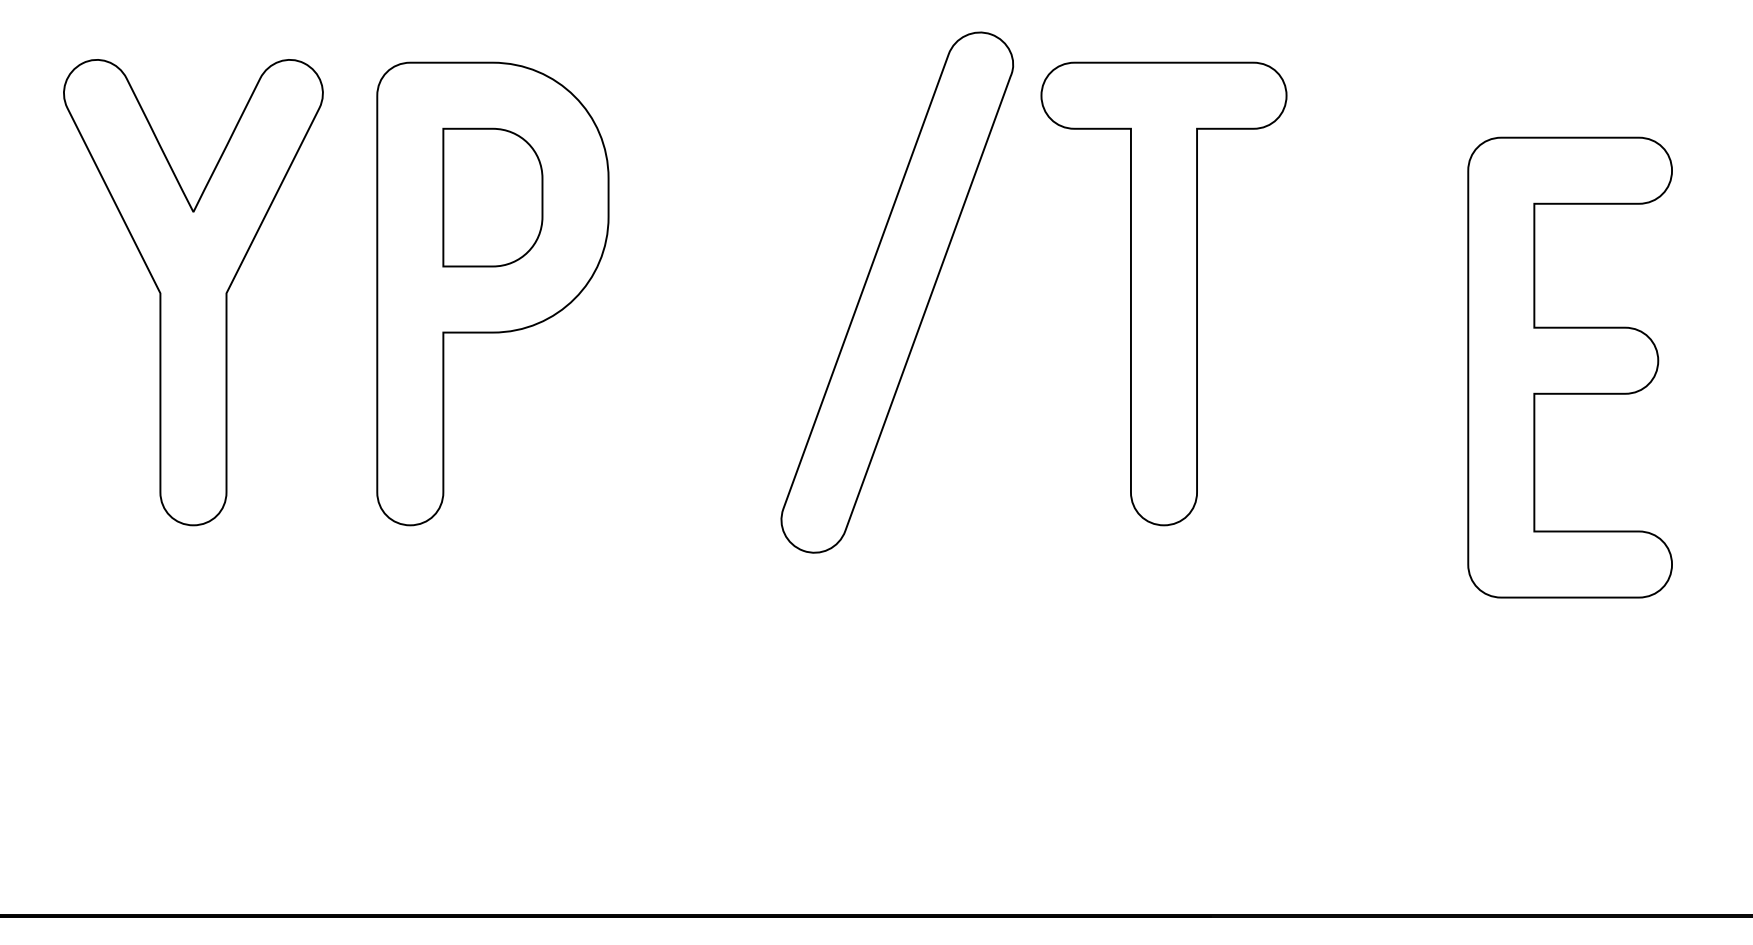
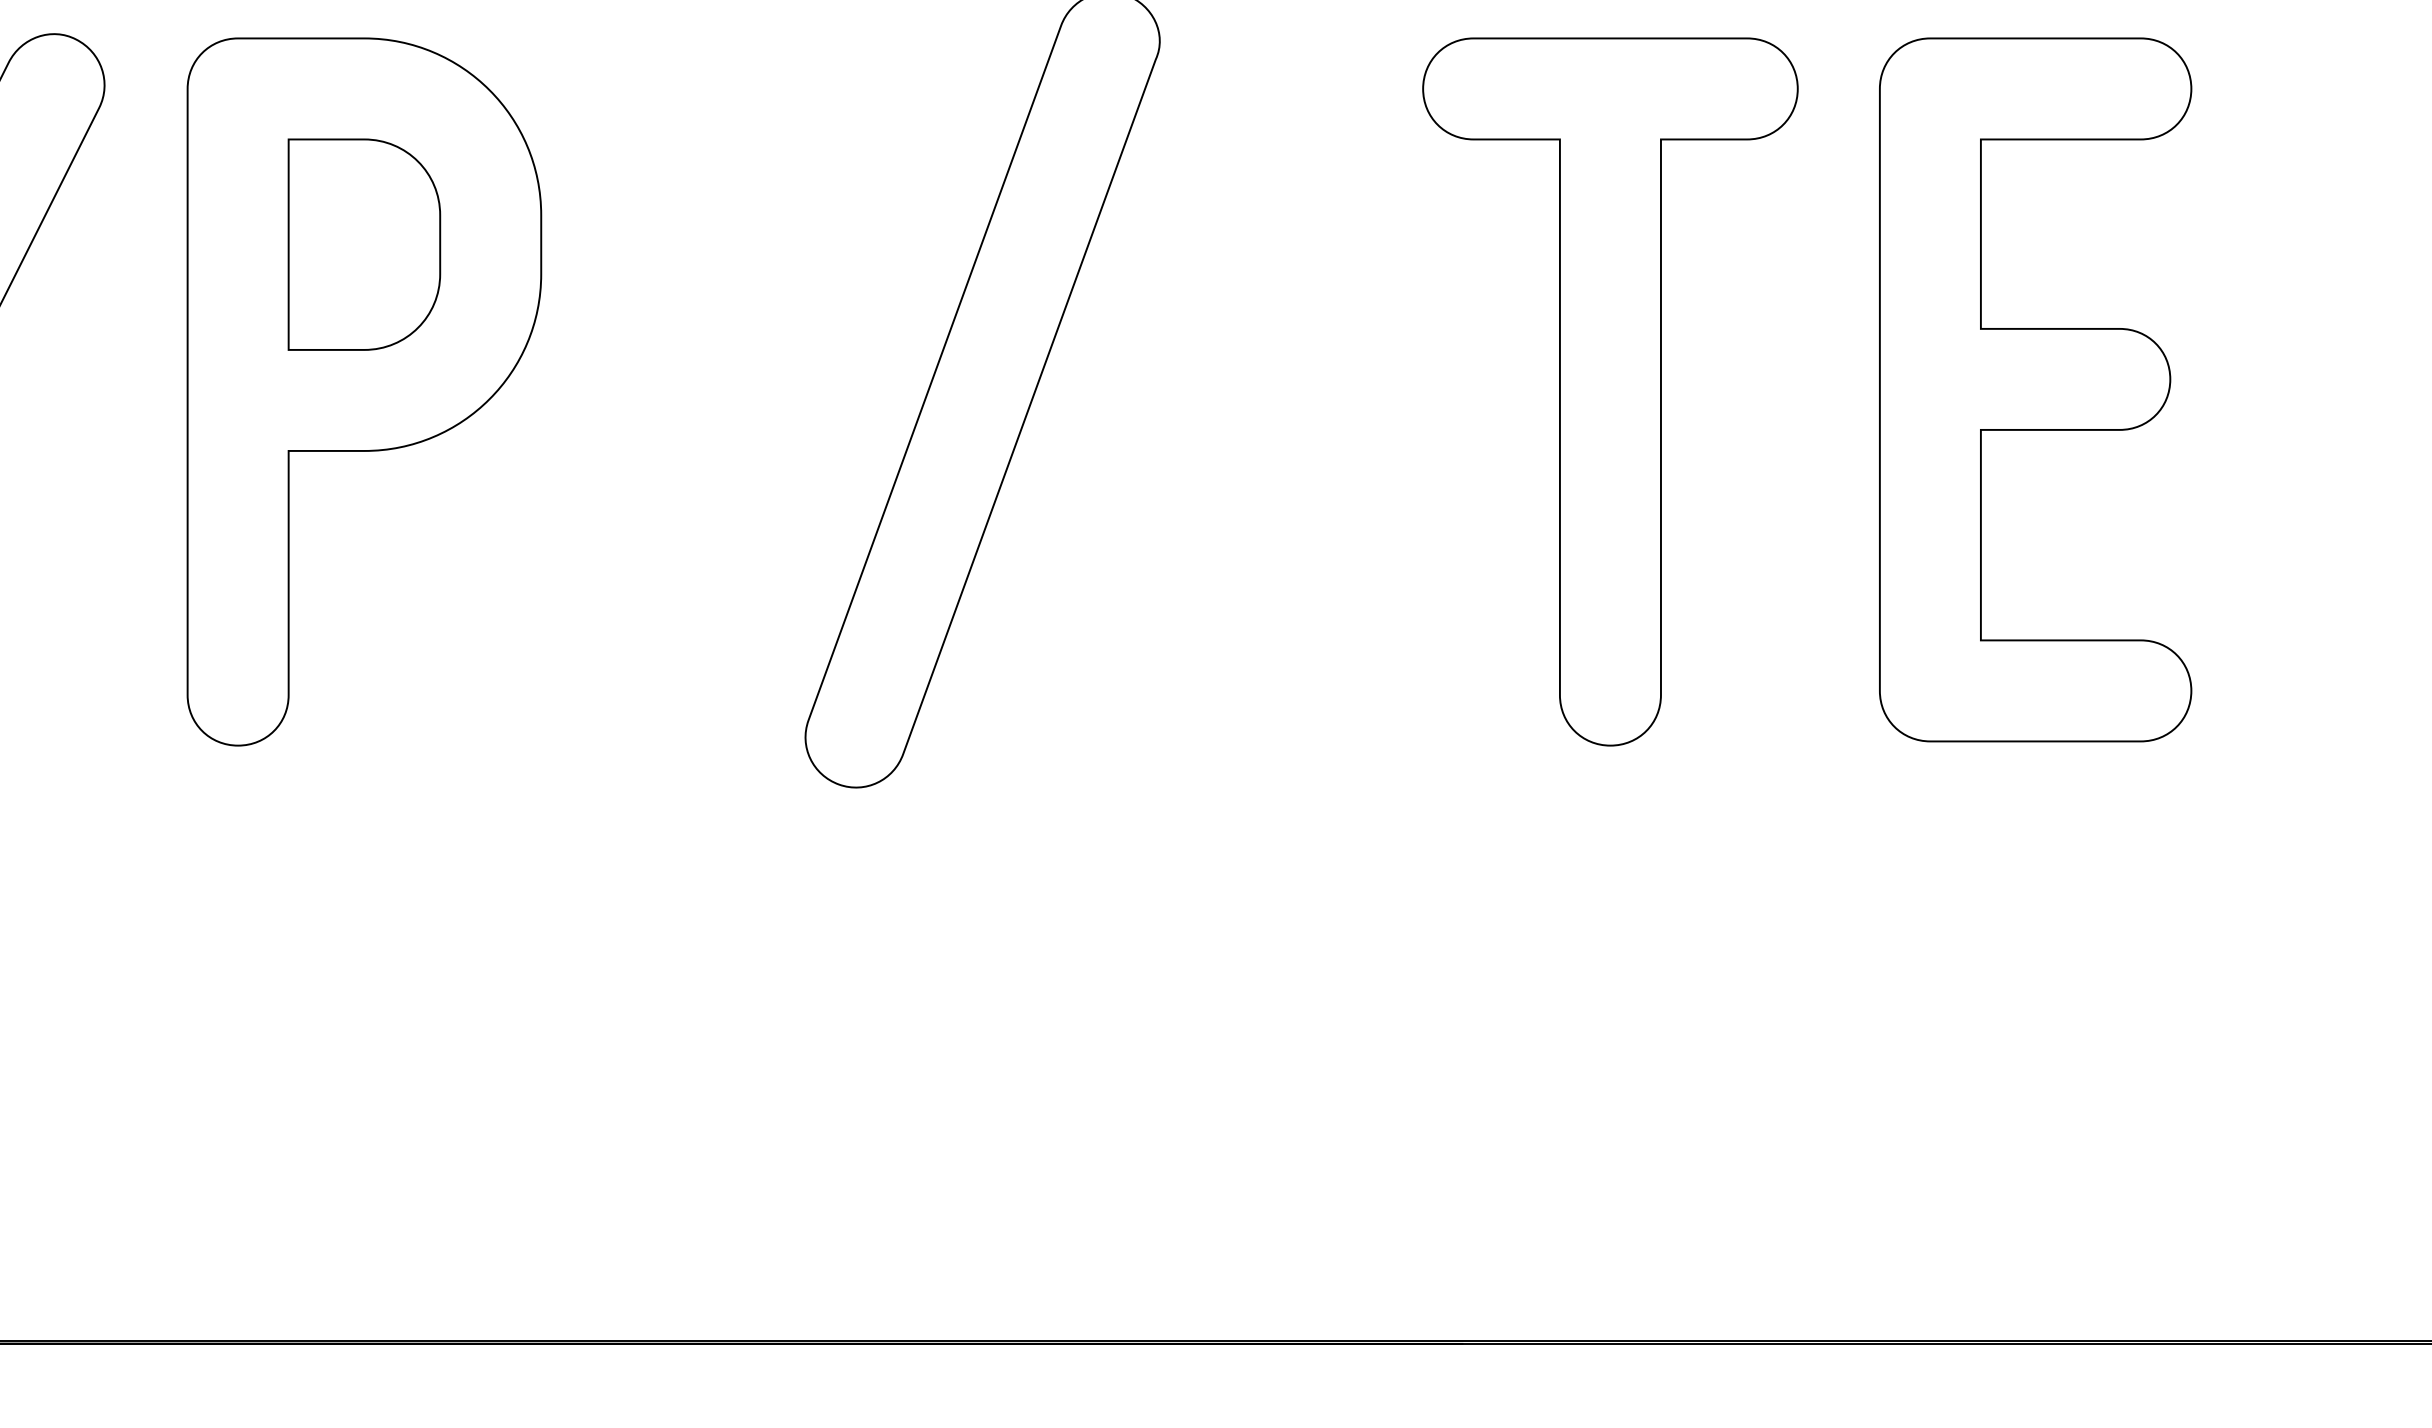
part: (1163, 293) -> (1609, 391), moved
part: (1569, 367) -> (2034, 389), moved

